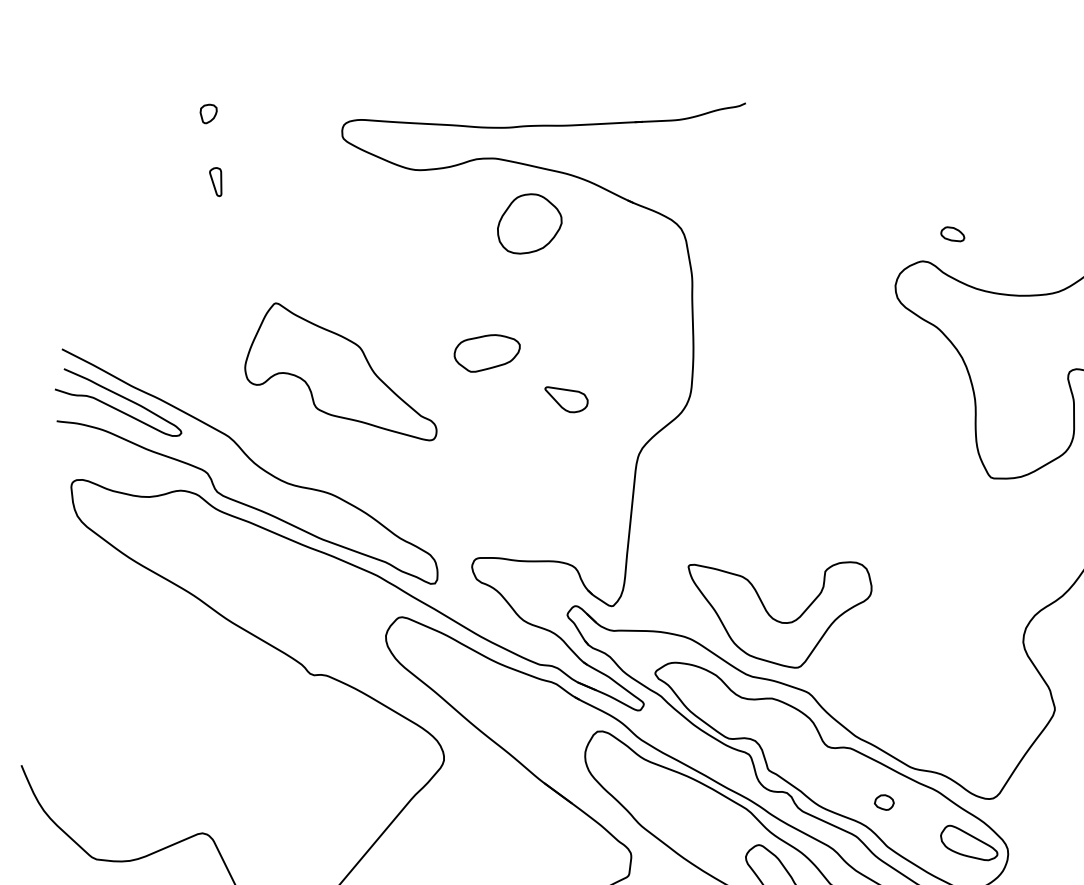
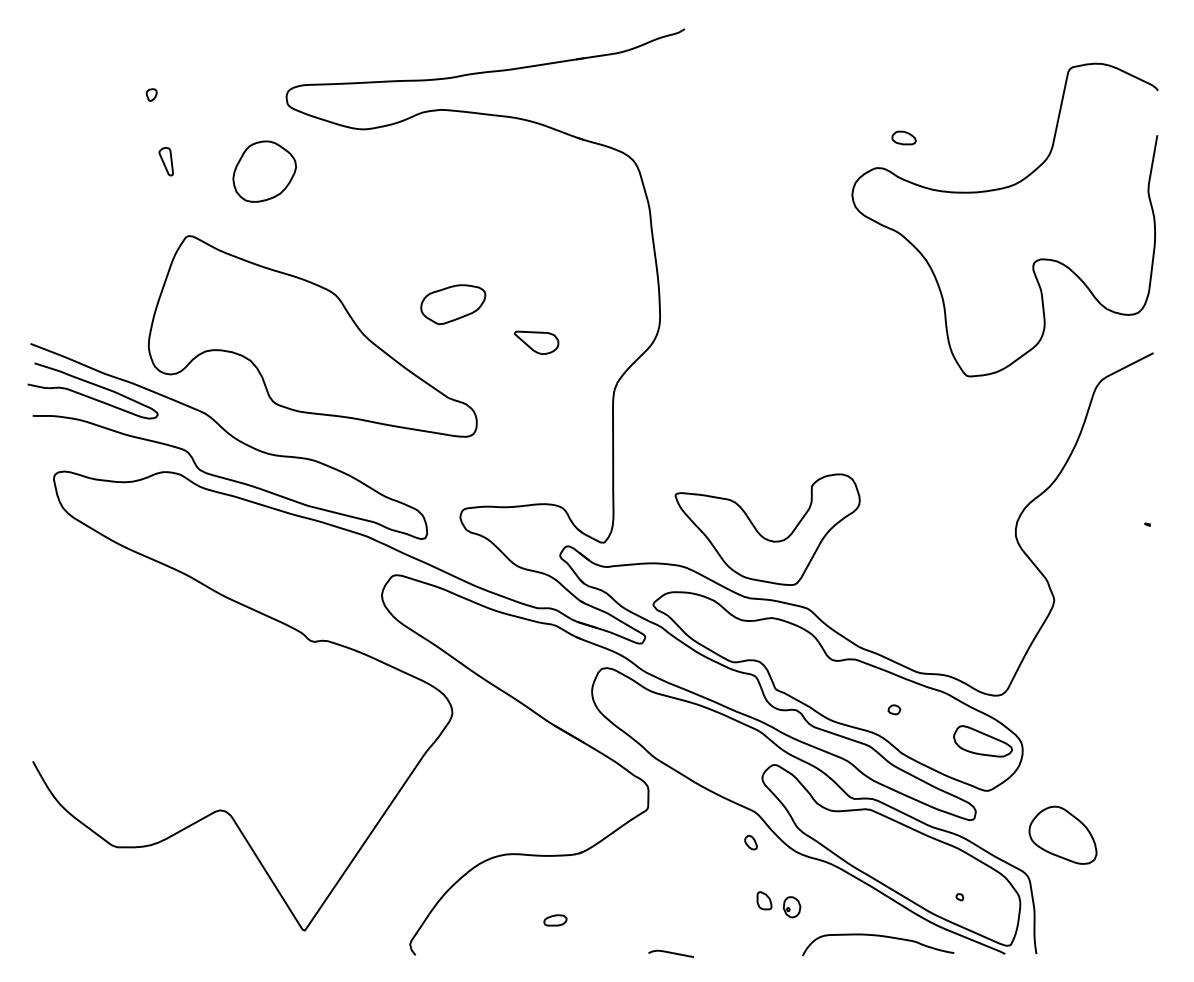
part: (208, 113) -> (151, 94), size x0.62
part: (529, 224) -> (264, 171), moved
part: (343, 370) -> (312, 336), size x1.67
part: (884, 802) -> (894, 709), size x0.62

